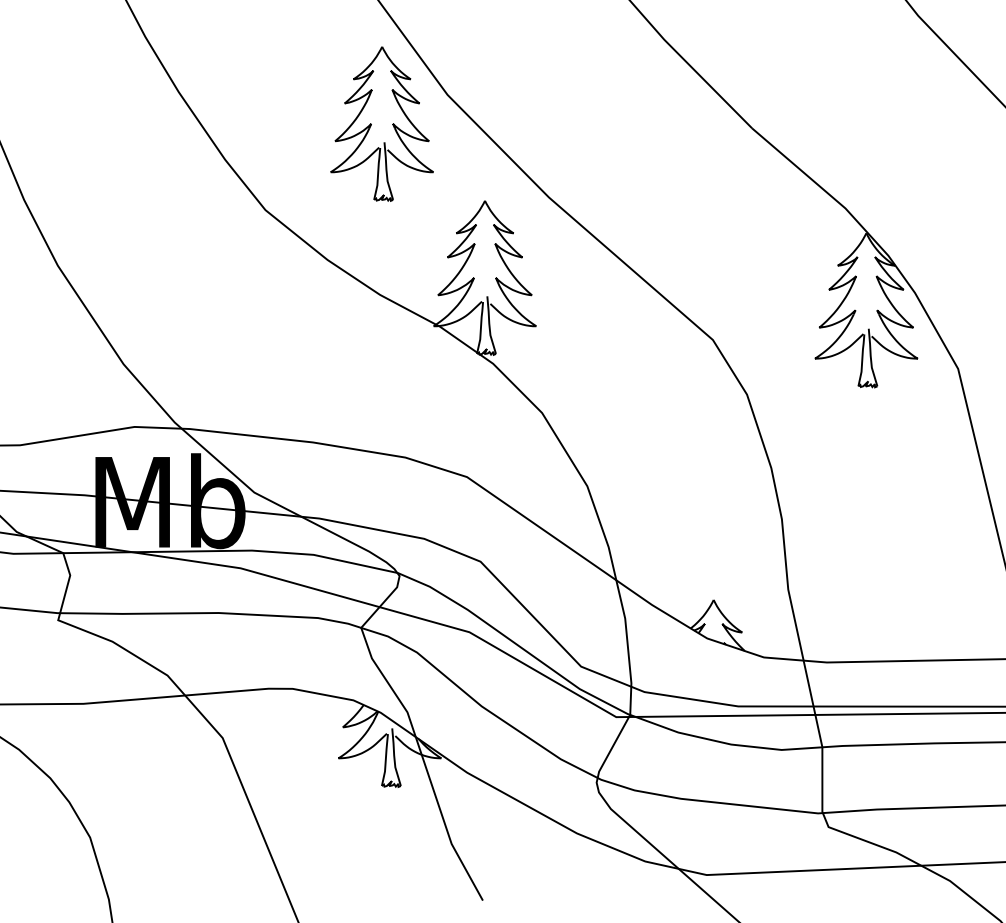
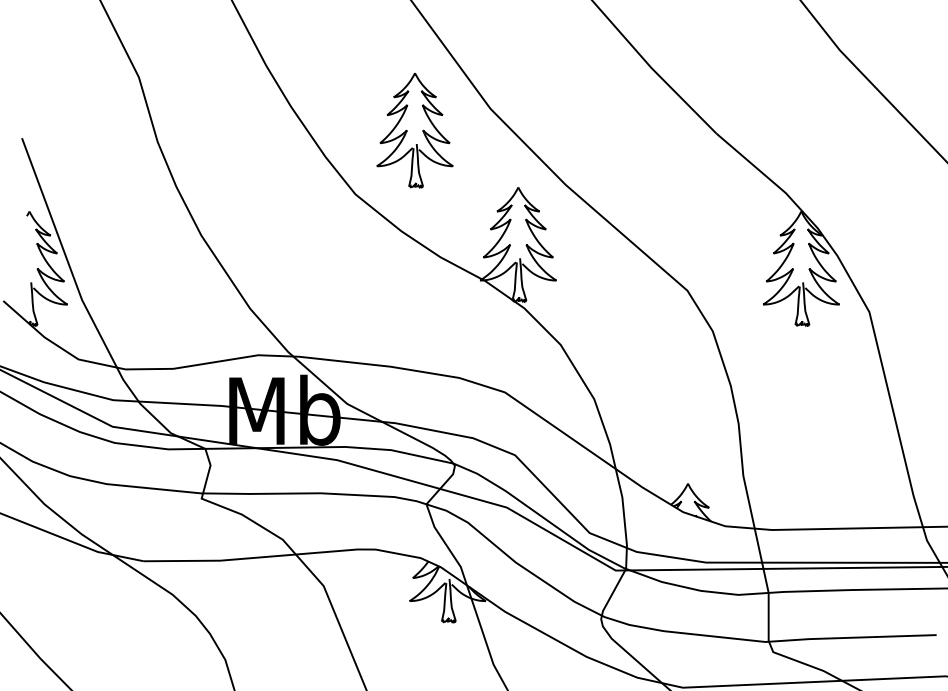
part: (381, 124) -> (414, 130), moved

